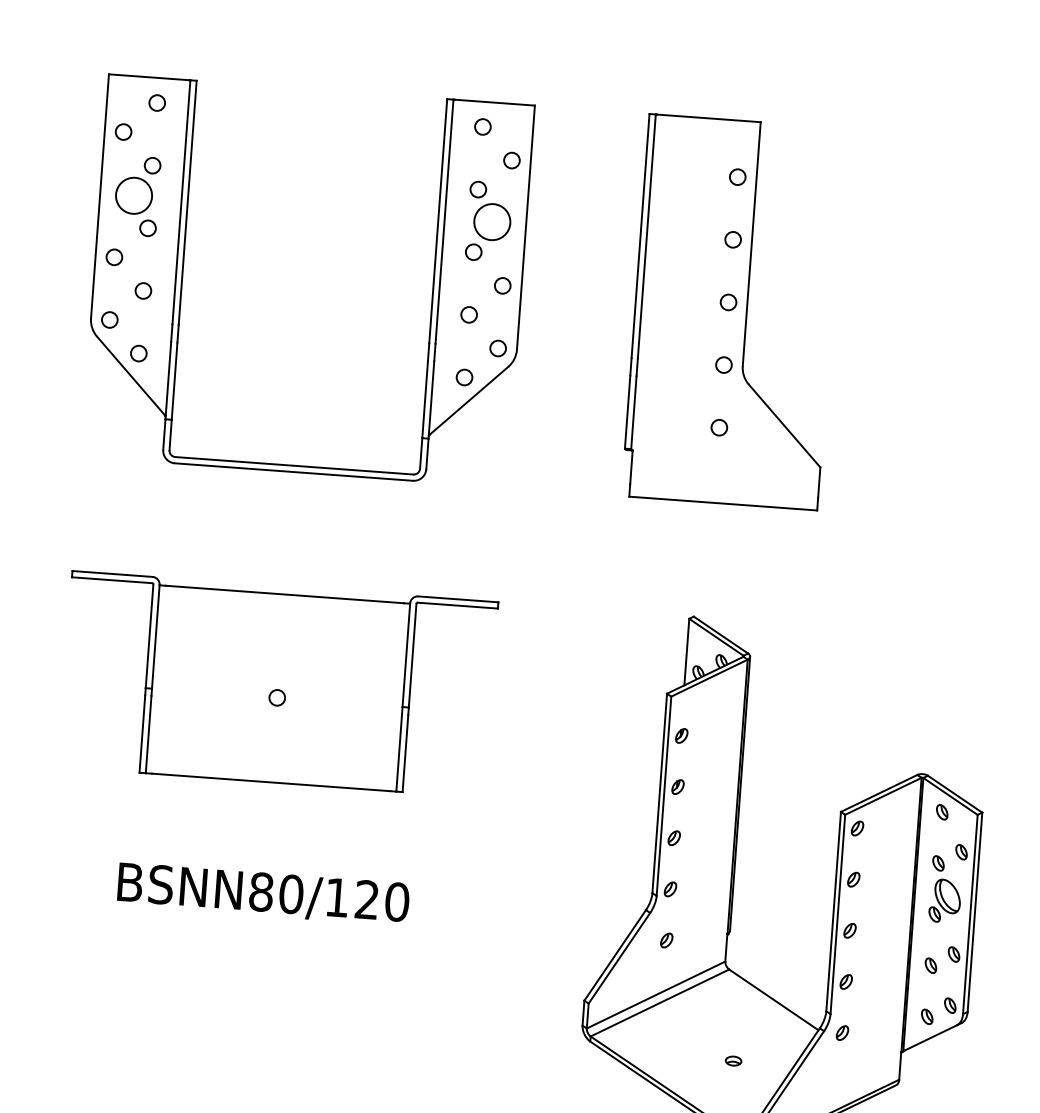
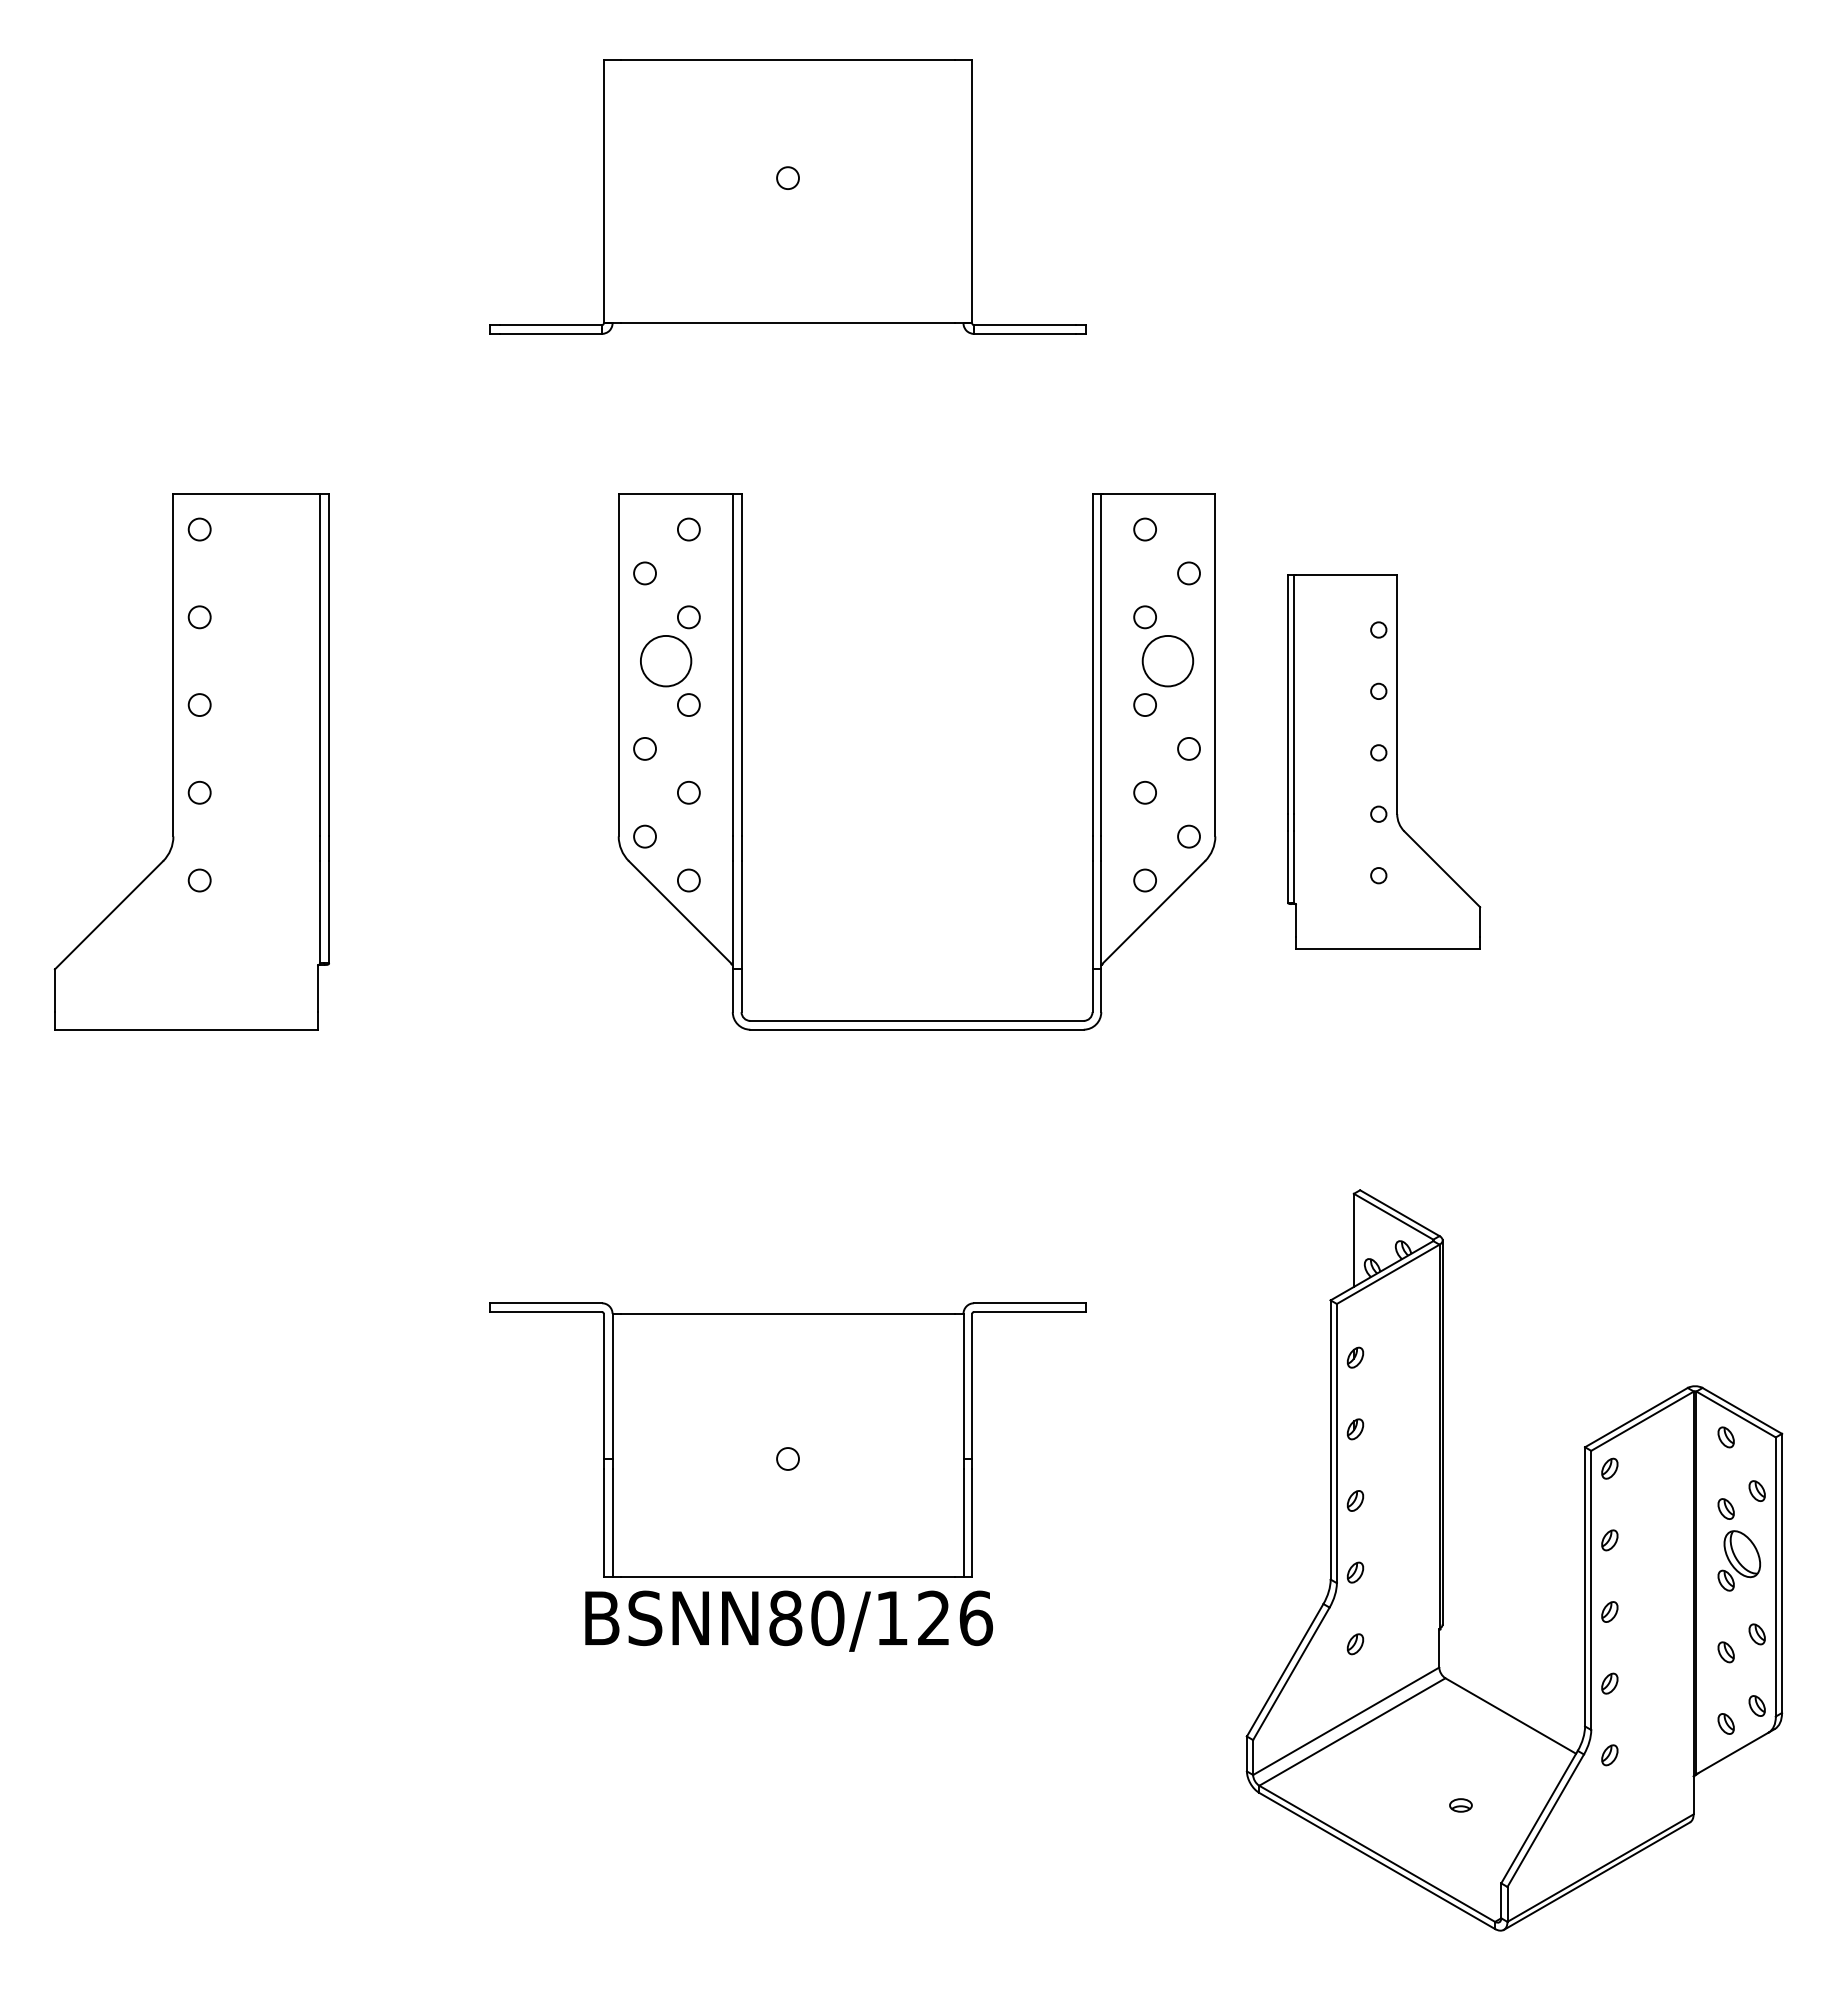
part: (183, 271) -> (742, 761), moved
part: (733, 311) -> (1384, 761), size x0.7
part: (277, 683) -> (787, 1439), moved
text: (397, 901) -> (976, 1617), BSNN80/120 -> BSNN80/126

